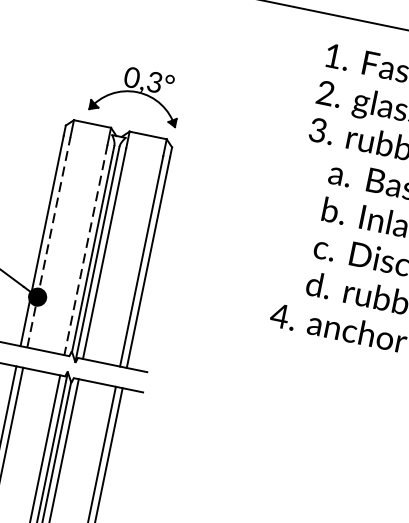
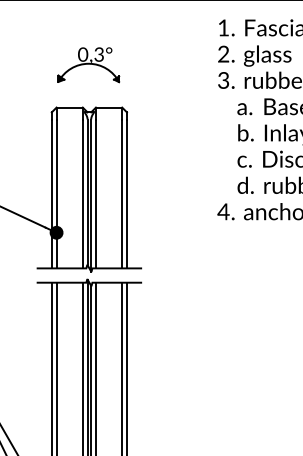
part: (136, 94) -> (88, 65), moved
line: (48, 241) -> (56, 193), dashed -> solid
line: (85, 250) -> (82, 194), dashed -> solid

